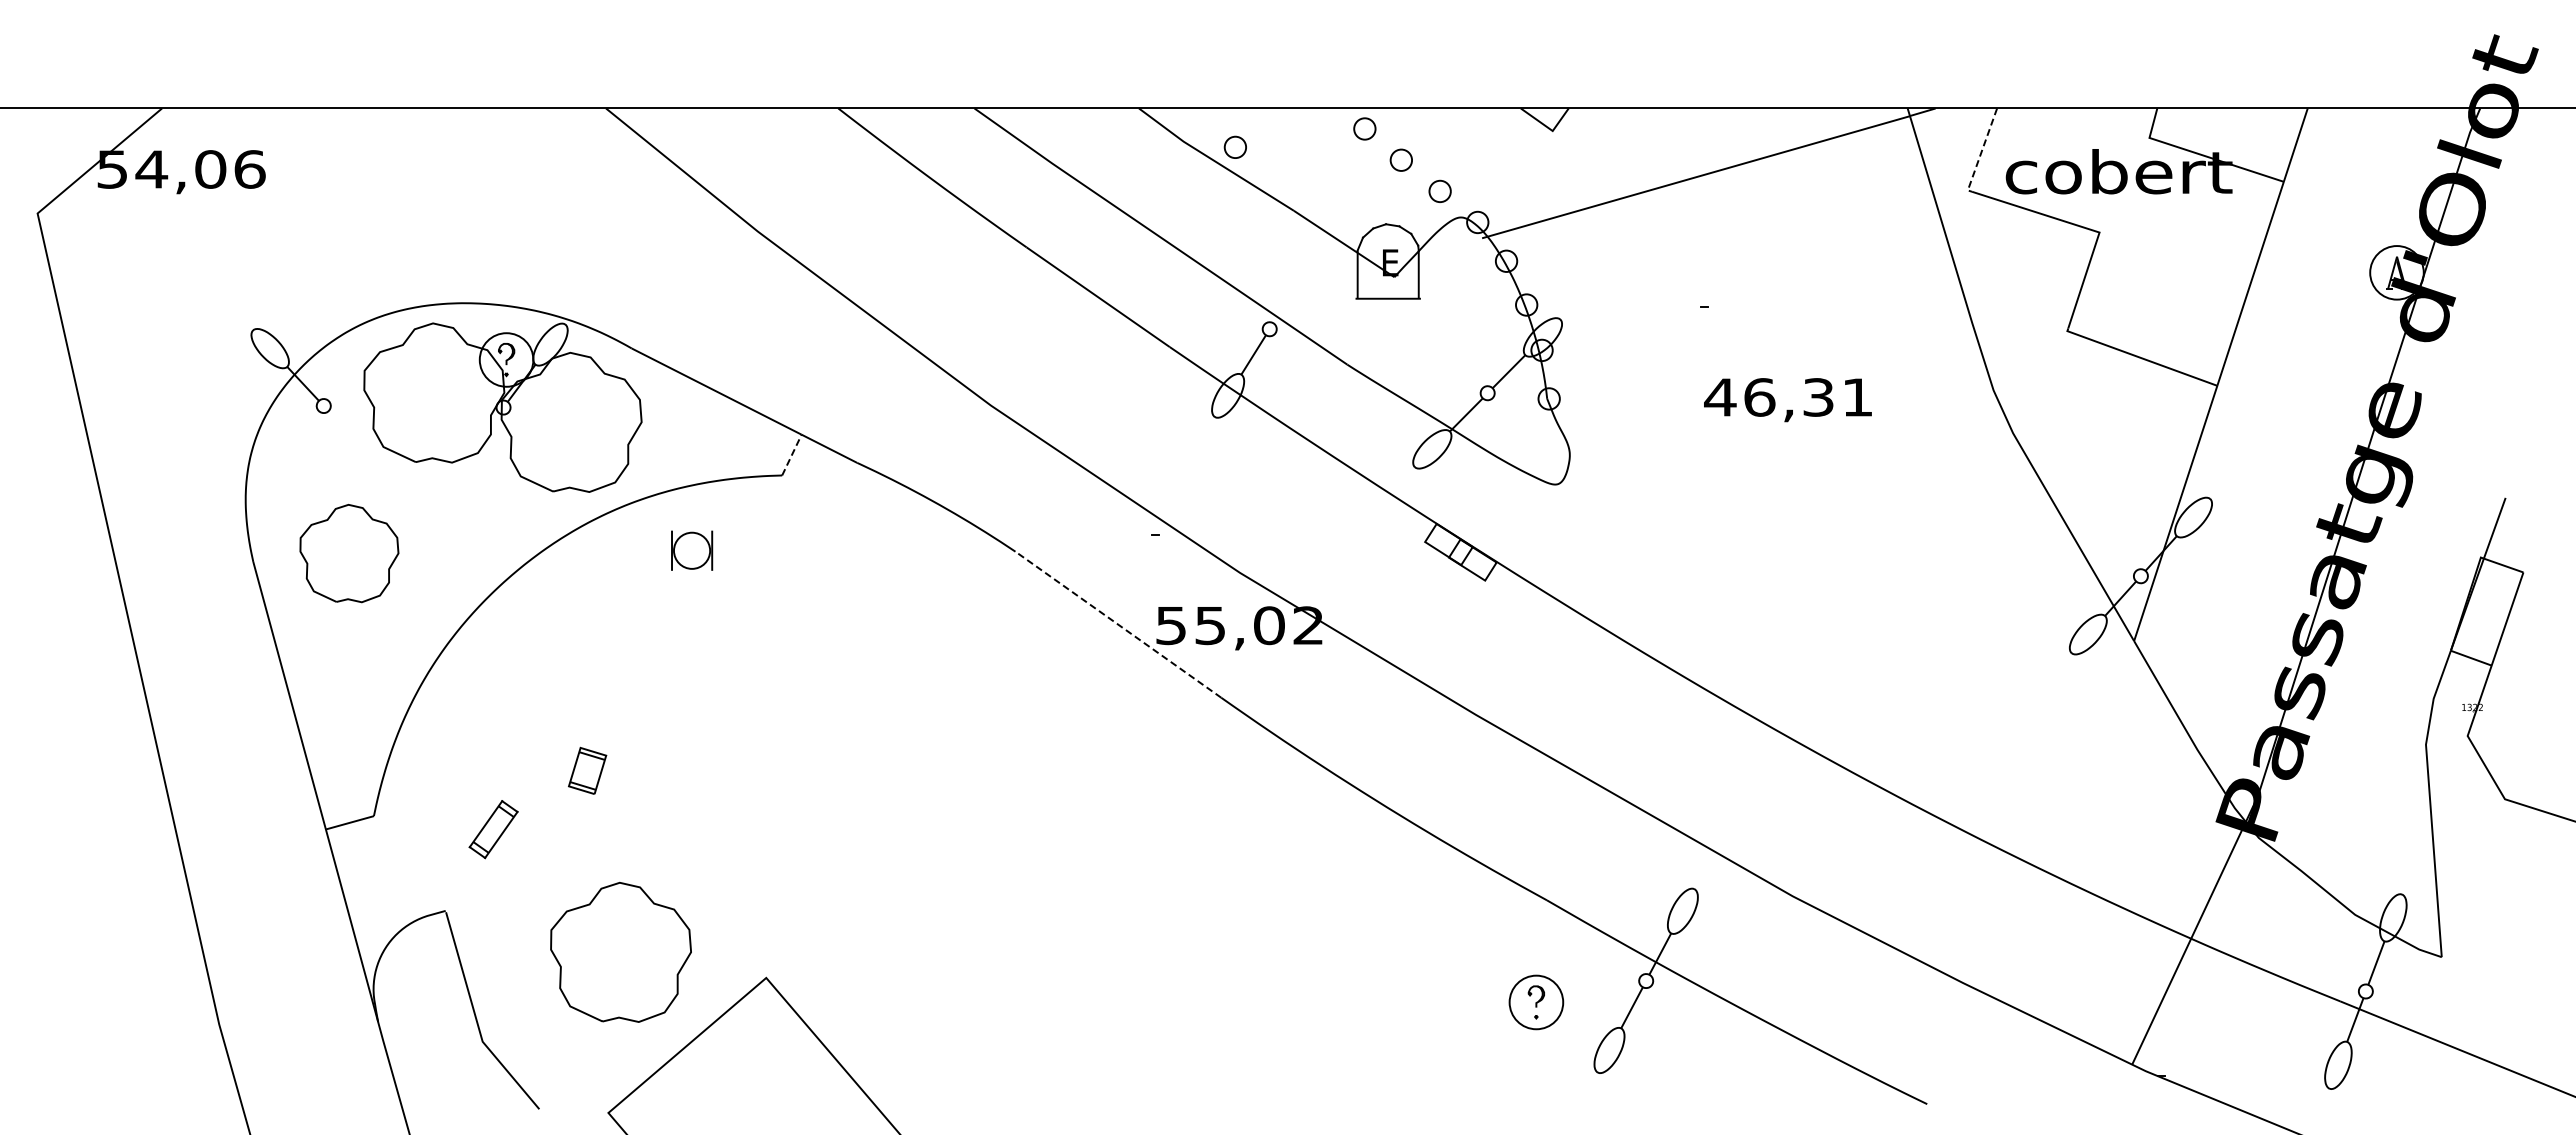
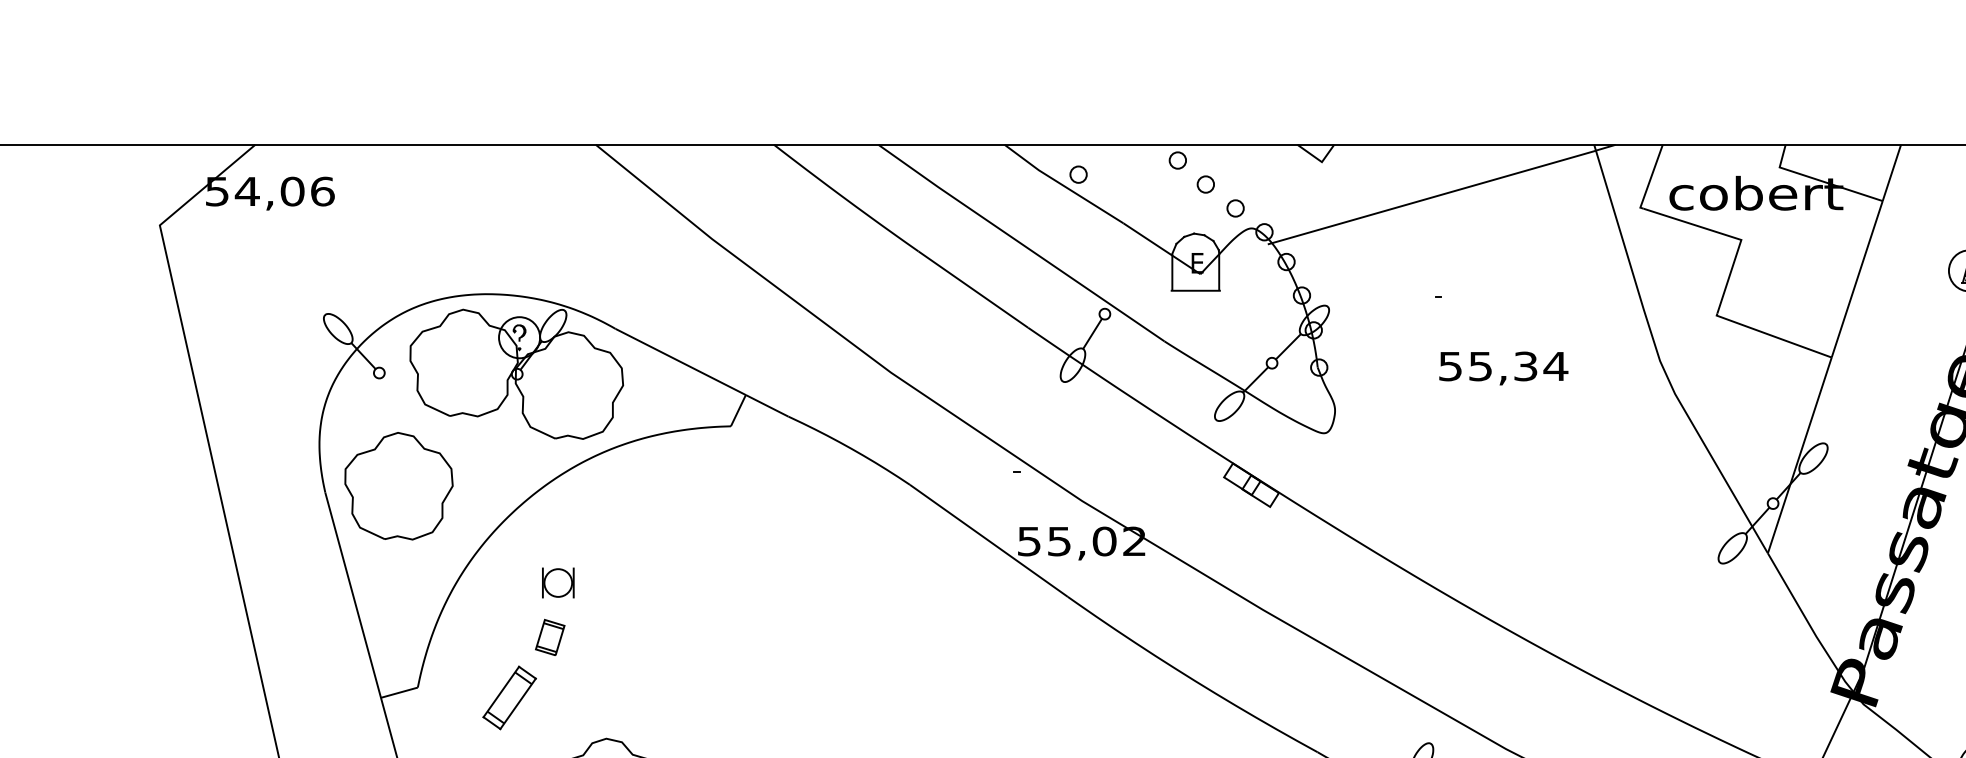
line: (1981, 152) -> (1650, 178), dashed -> solid
text: (1789, 397) -> (1503, 366), 46,31 -> 55,34
line: (791, 455) -> (738, 410), dashed -> solid
part: (692, 550) -> (558, 582), moved
part: (349, 553) -> (399, 486), size x1.43
line: (1118, 624) -> (988, 540), dashed -> solid
part: (587, 770) -> (550, 637), moved
part: (493, 829) -> (509, 697), size x1.43

